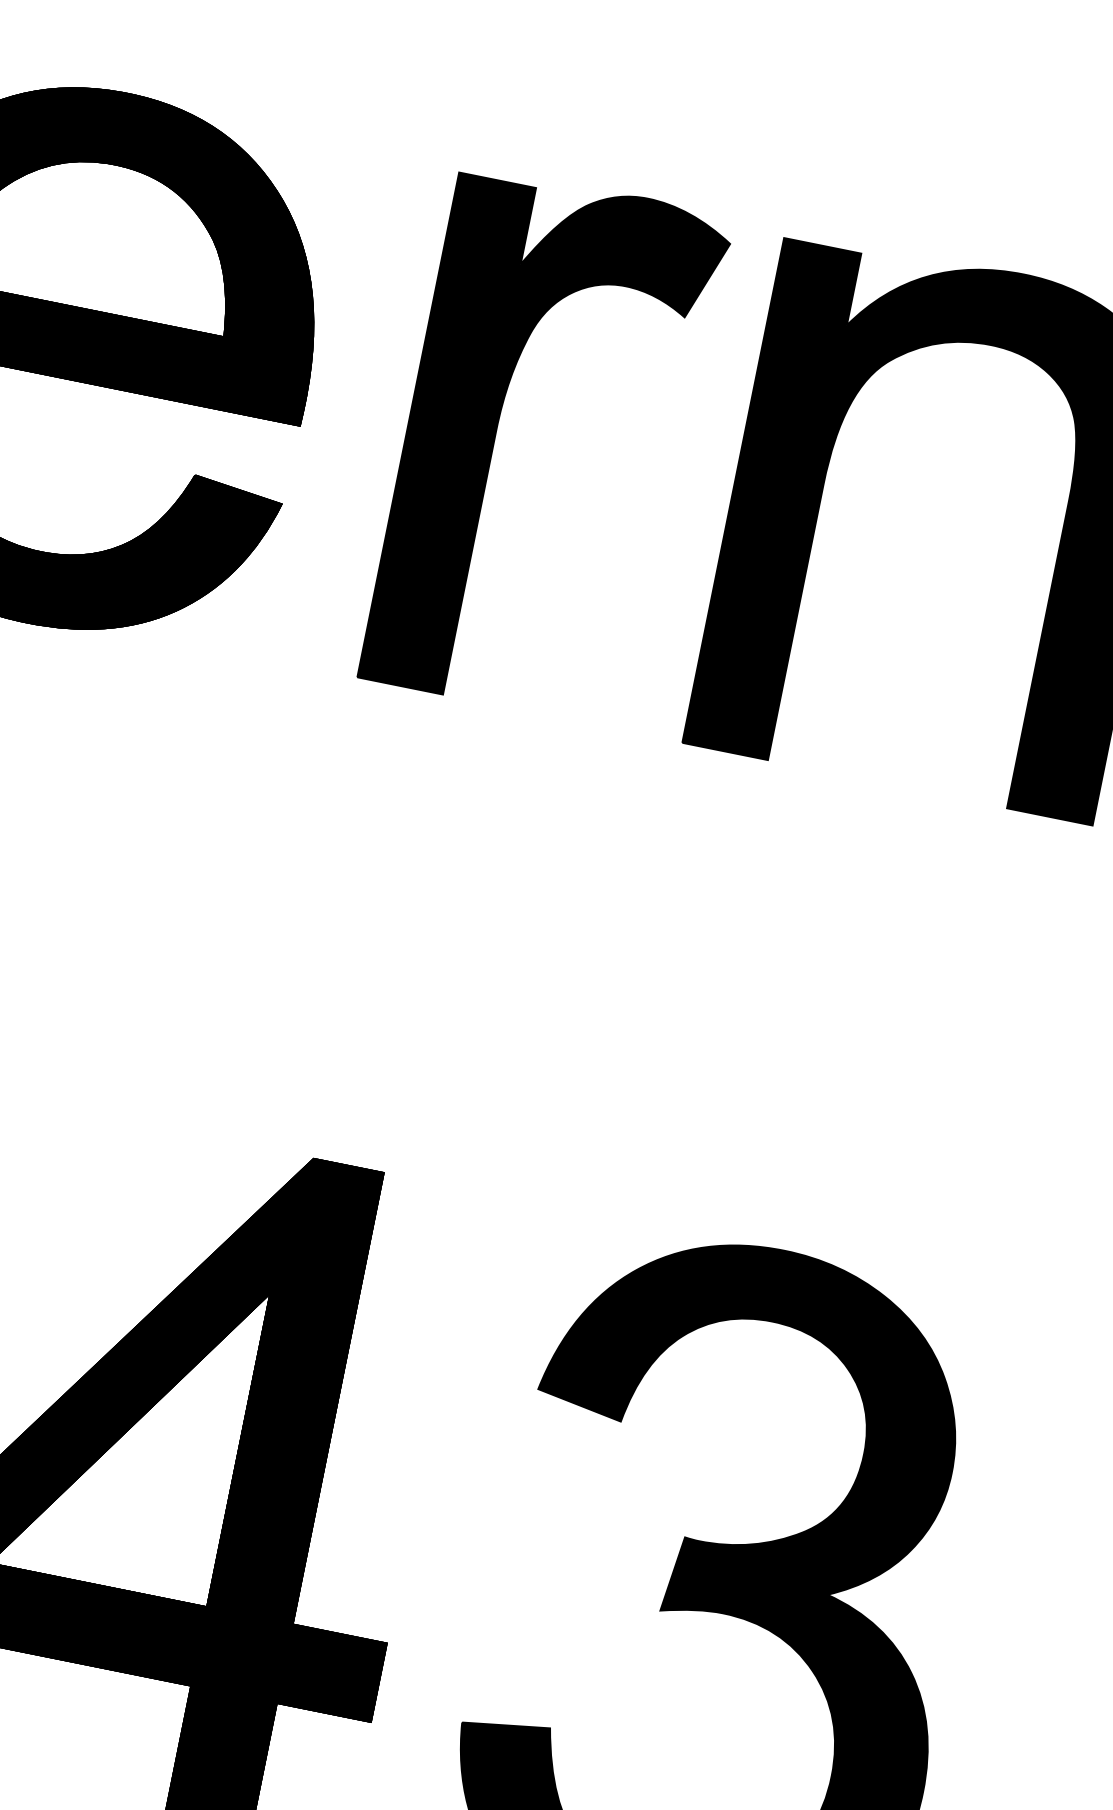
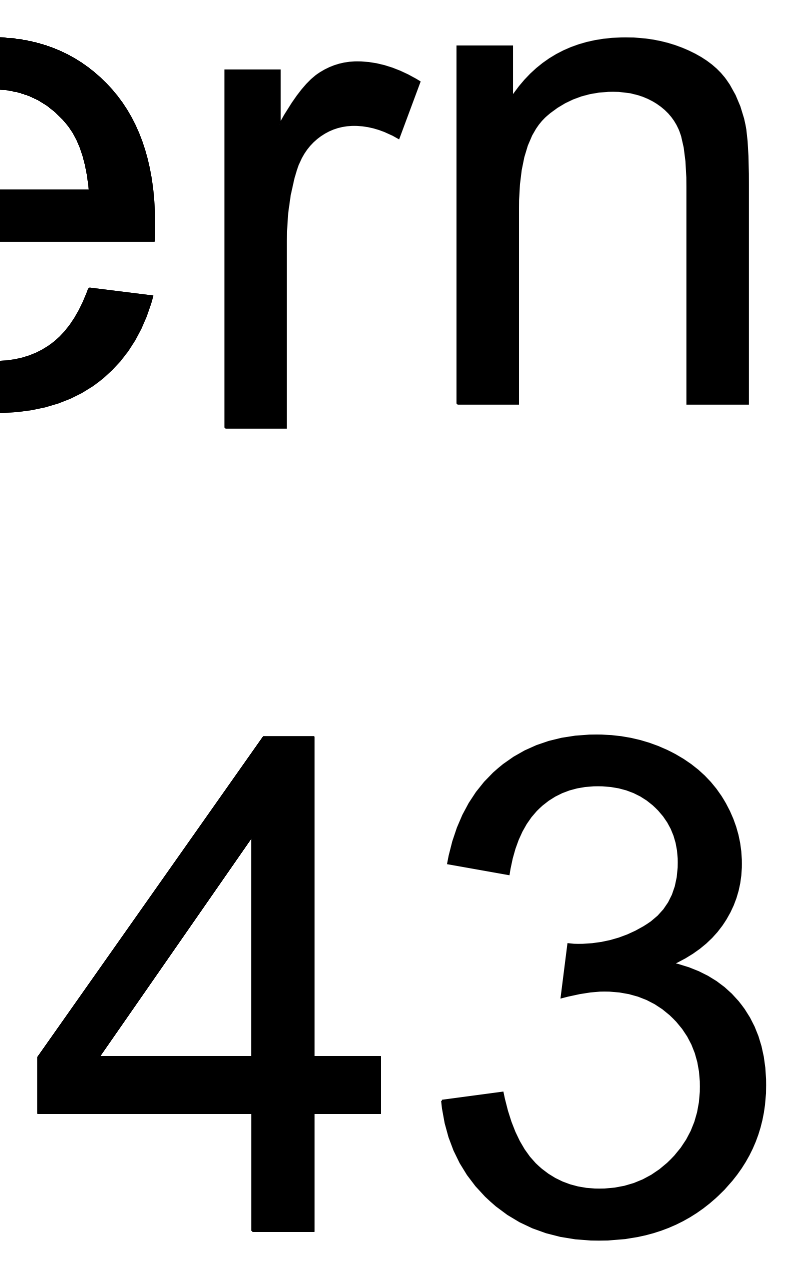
part: (496, 435) -> (286, 244), moved

